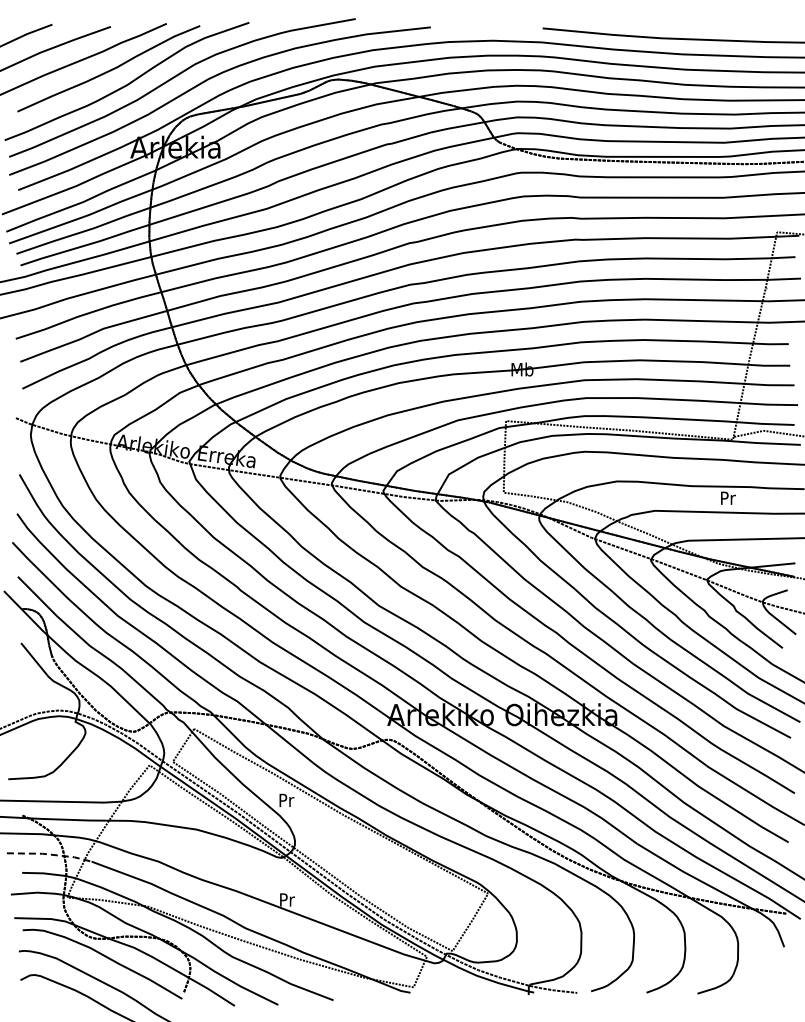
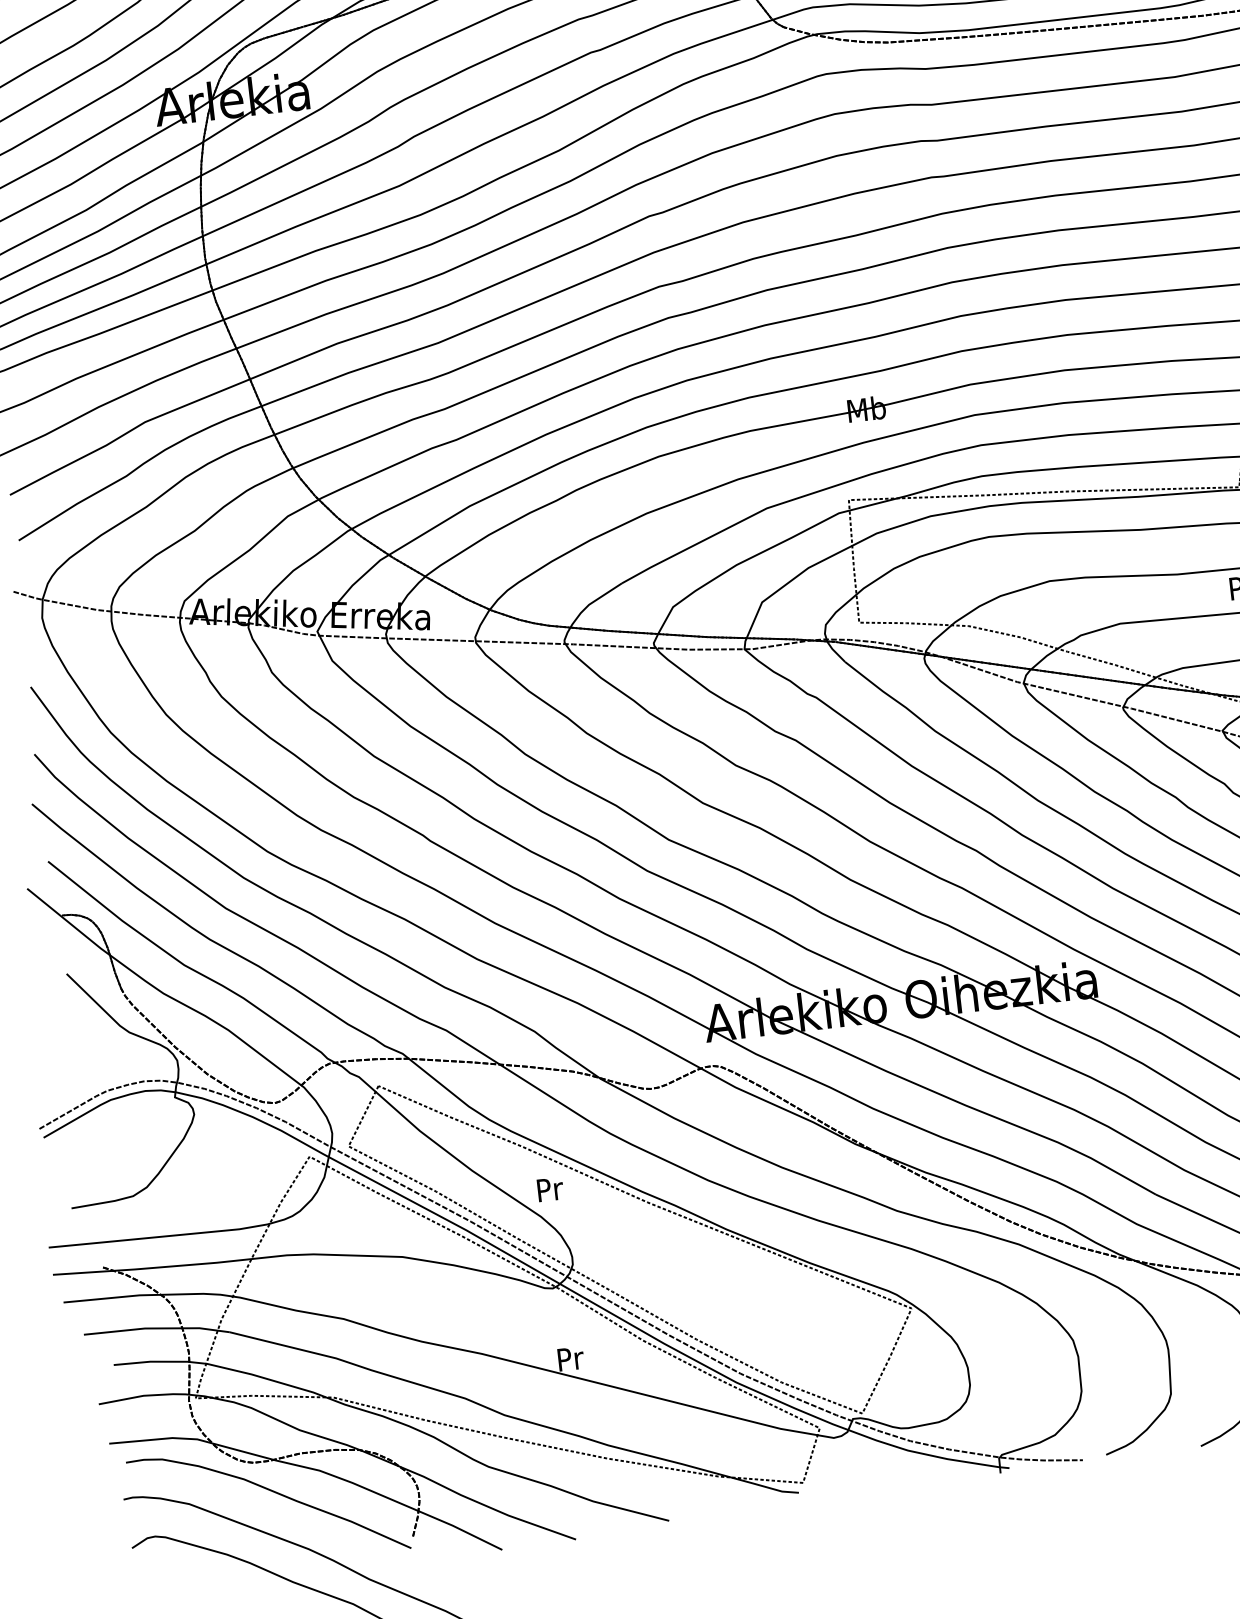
line: (49, 854) -> (156, 1328), dashed -> solid

